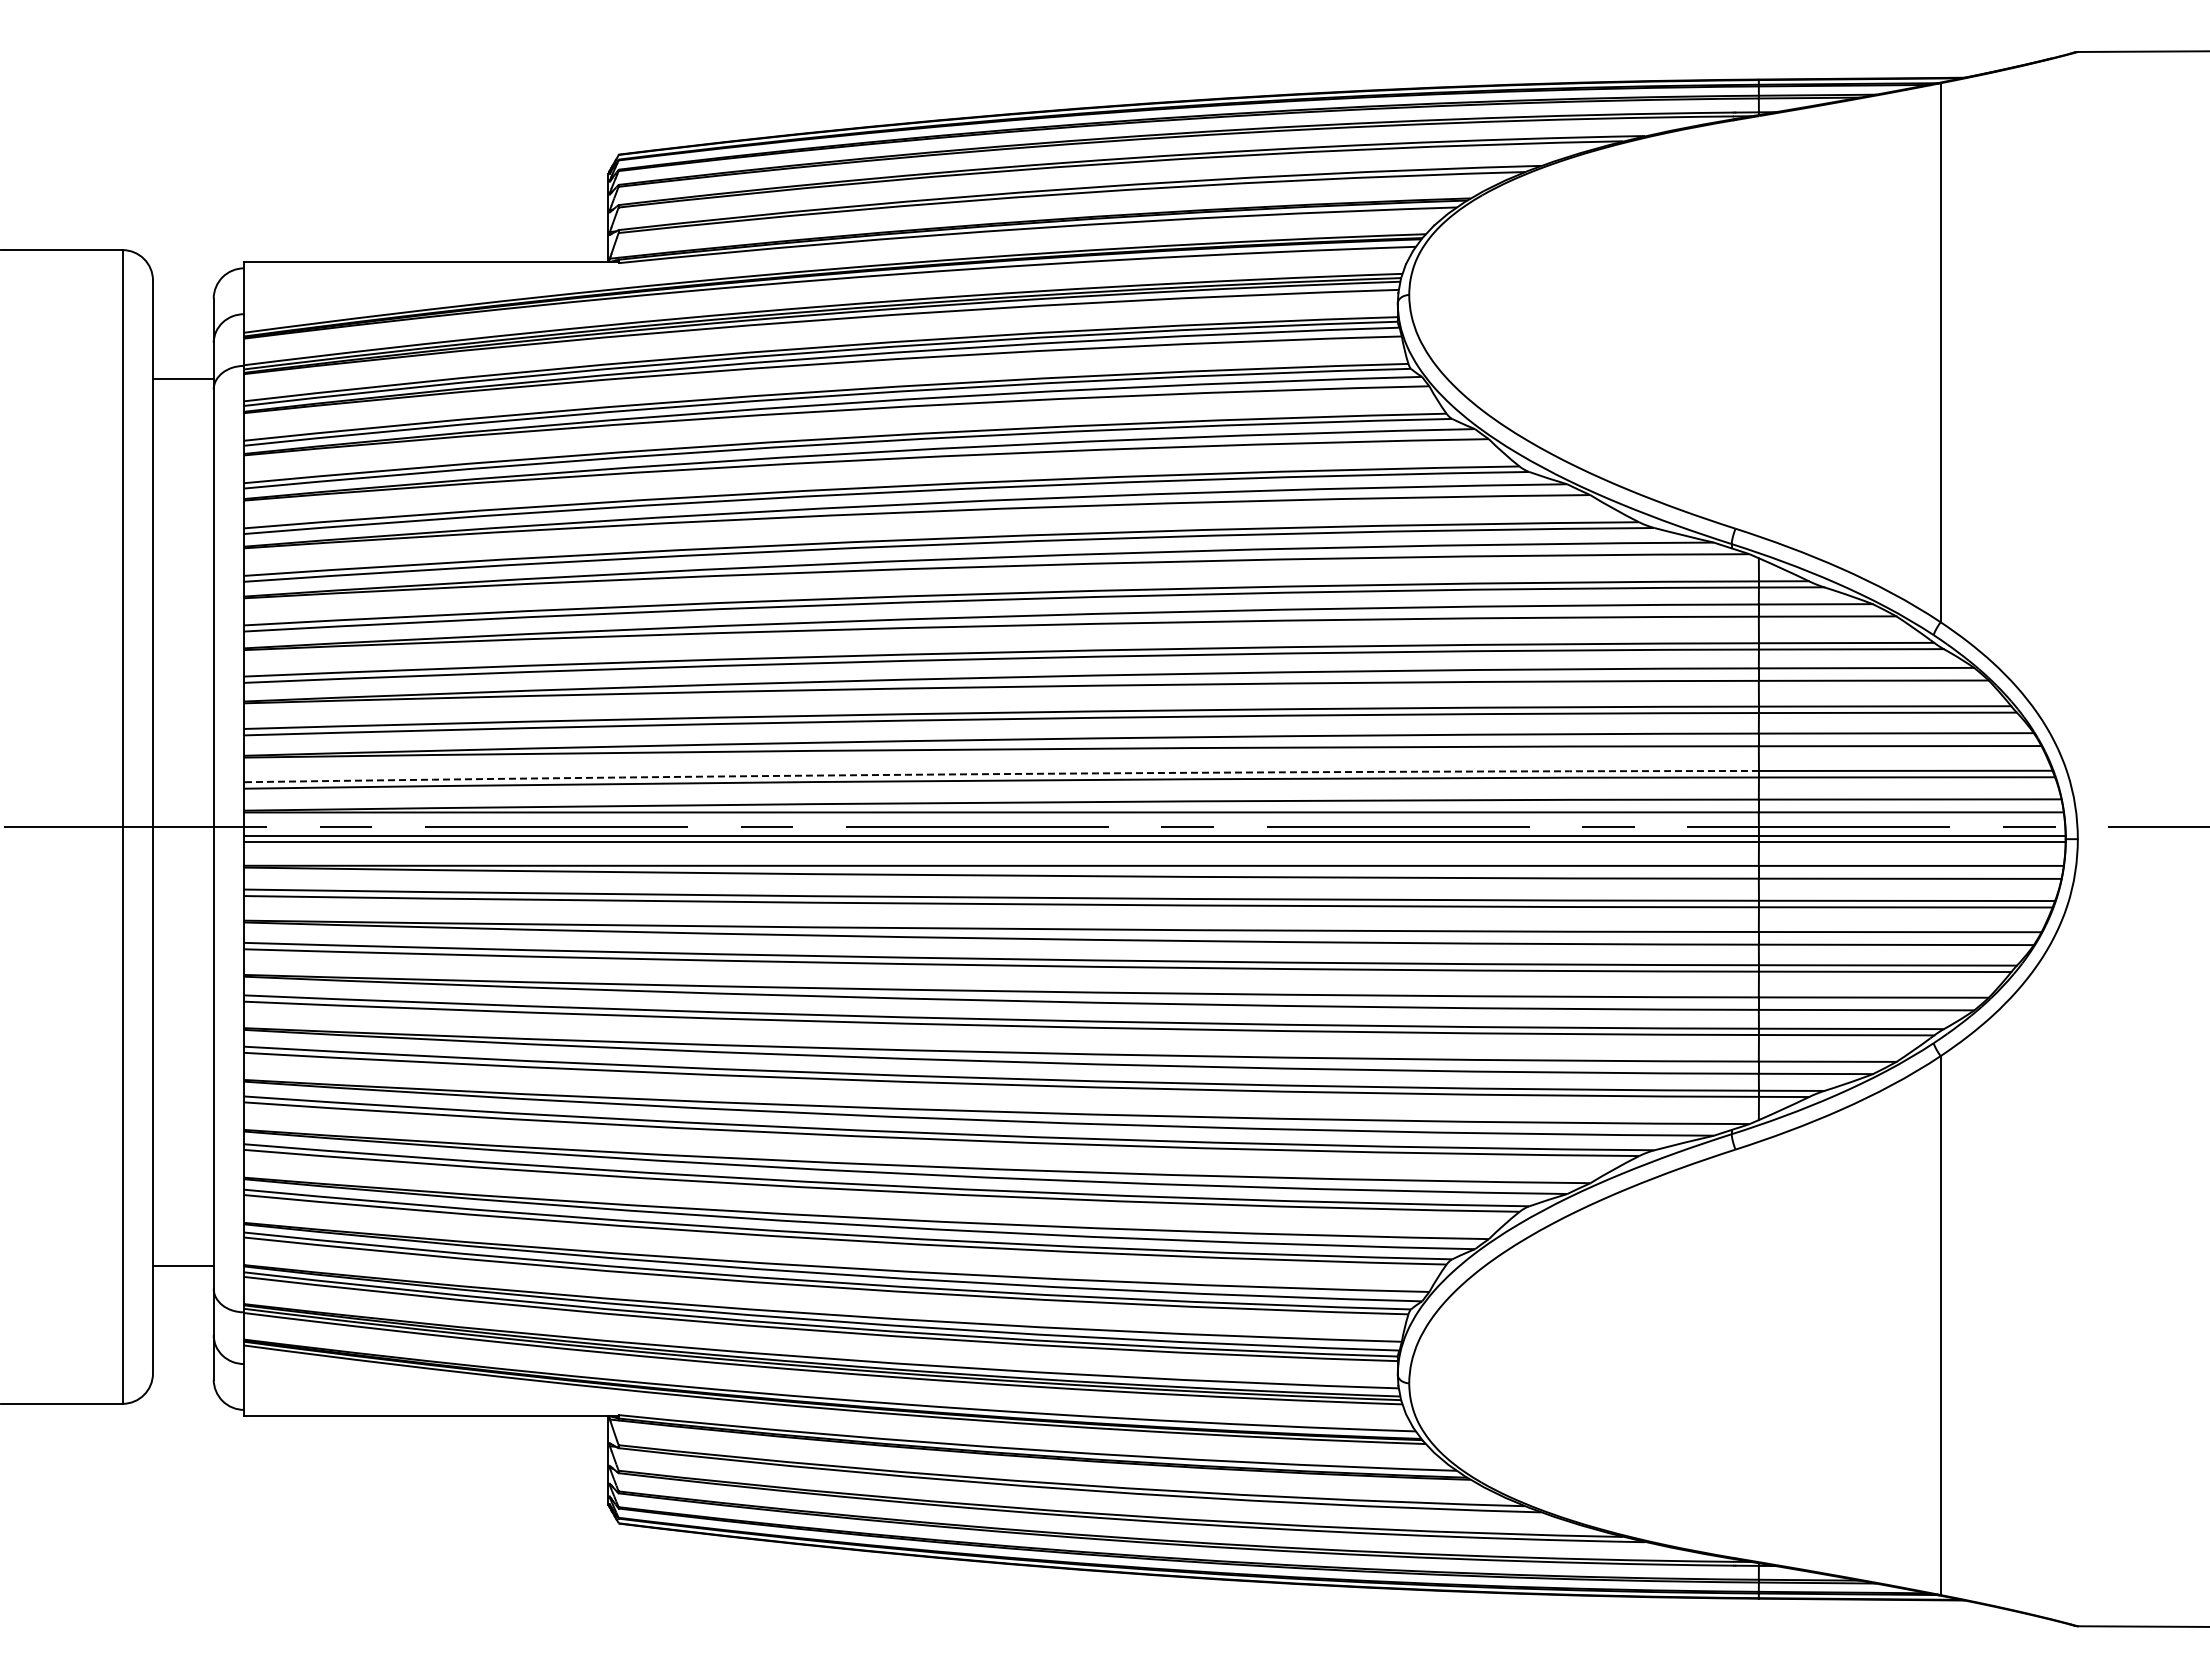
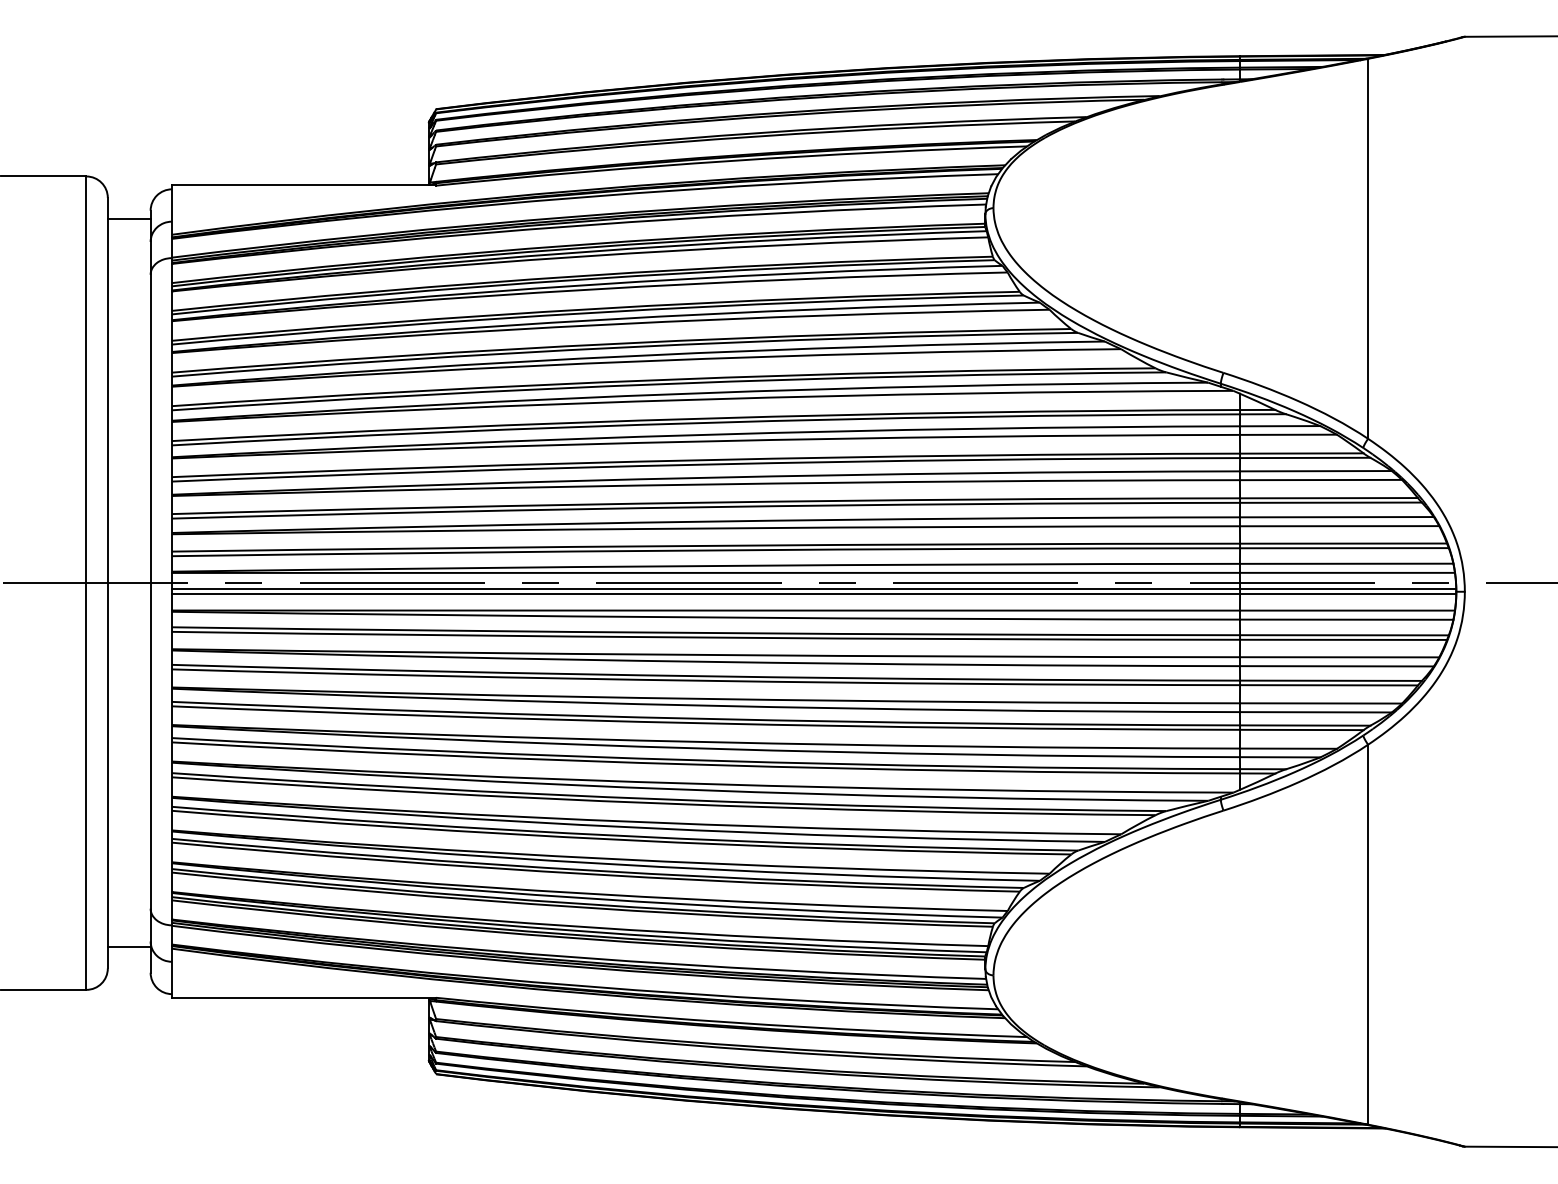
line: (182, 378) -> (128, 219), moved
arc: (1001, 774) -> (706, 546), dashed -> solid
line: (182, 1266) -> (128, 947), moved

